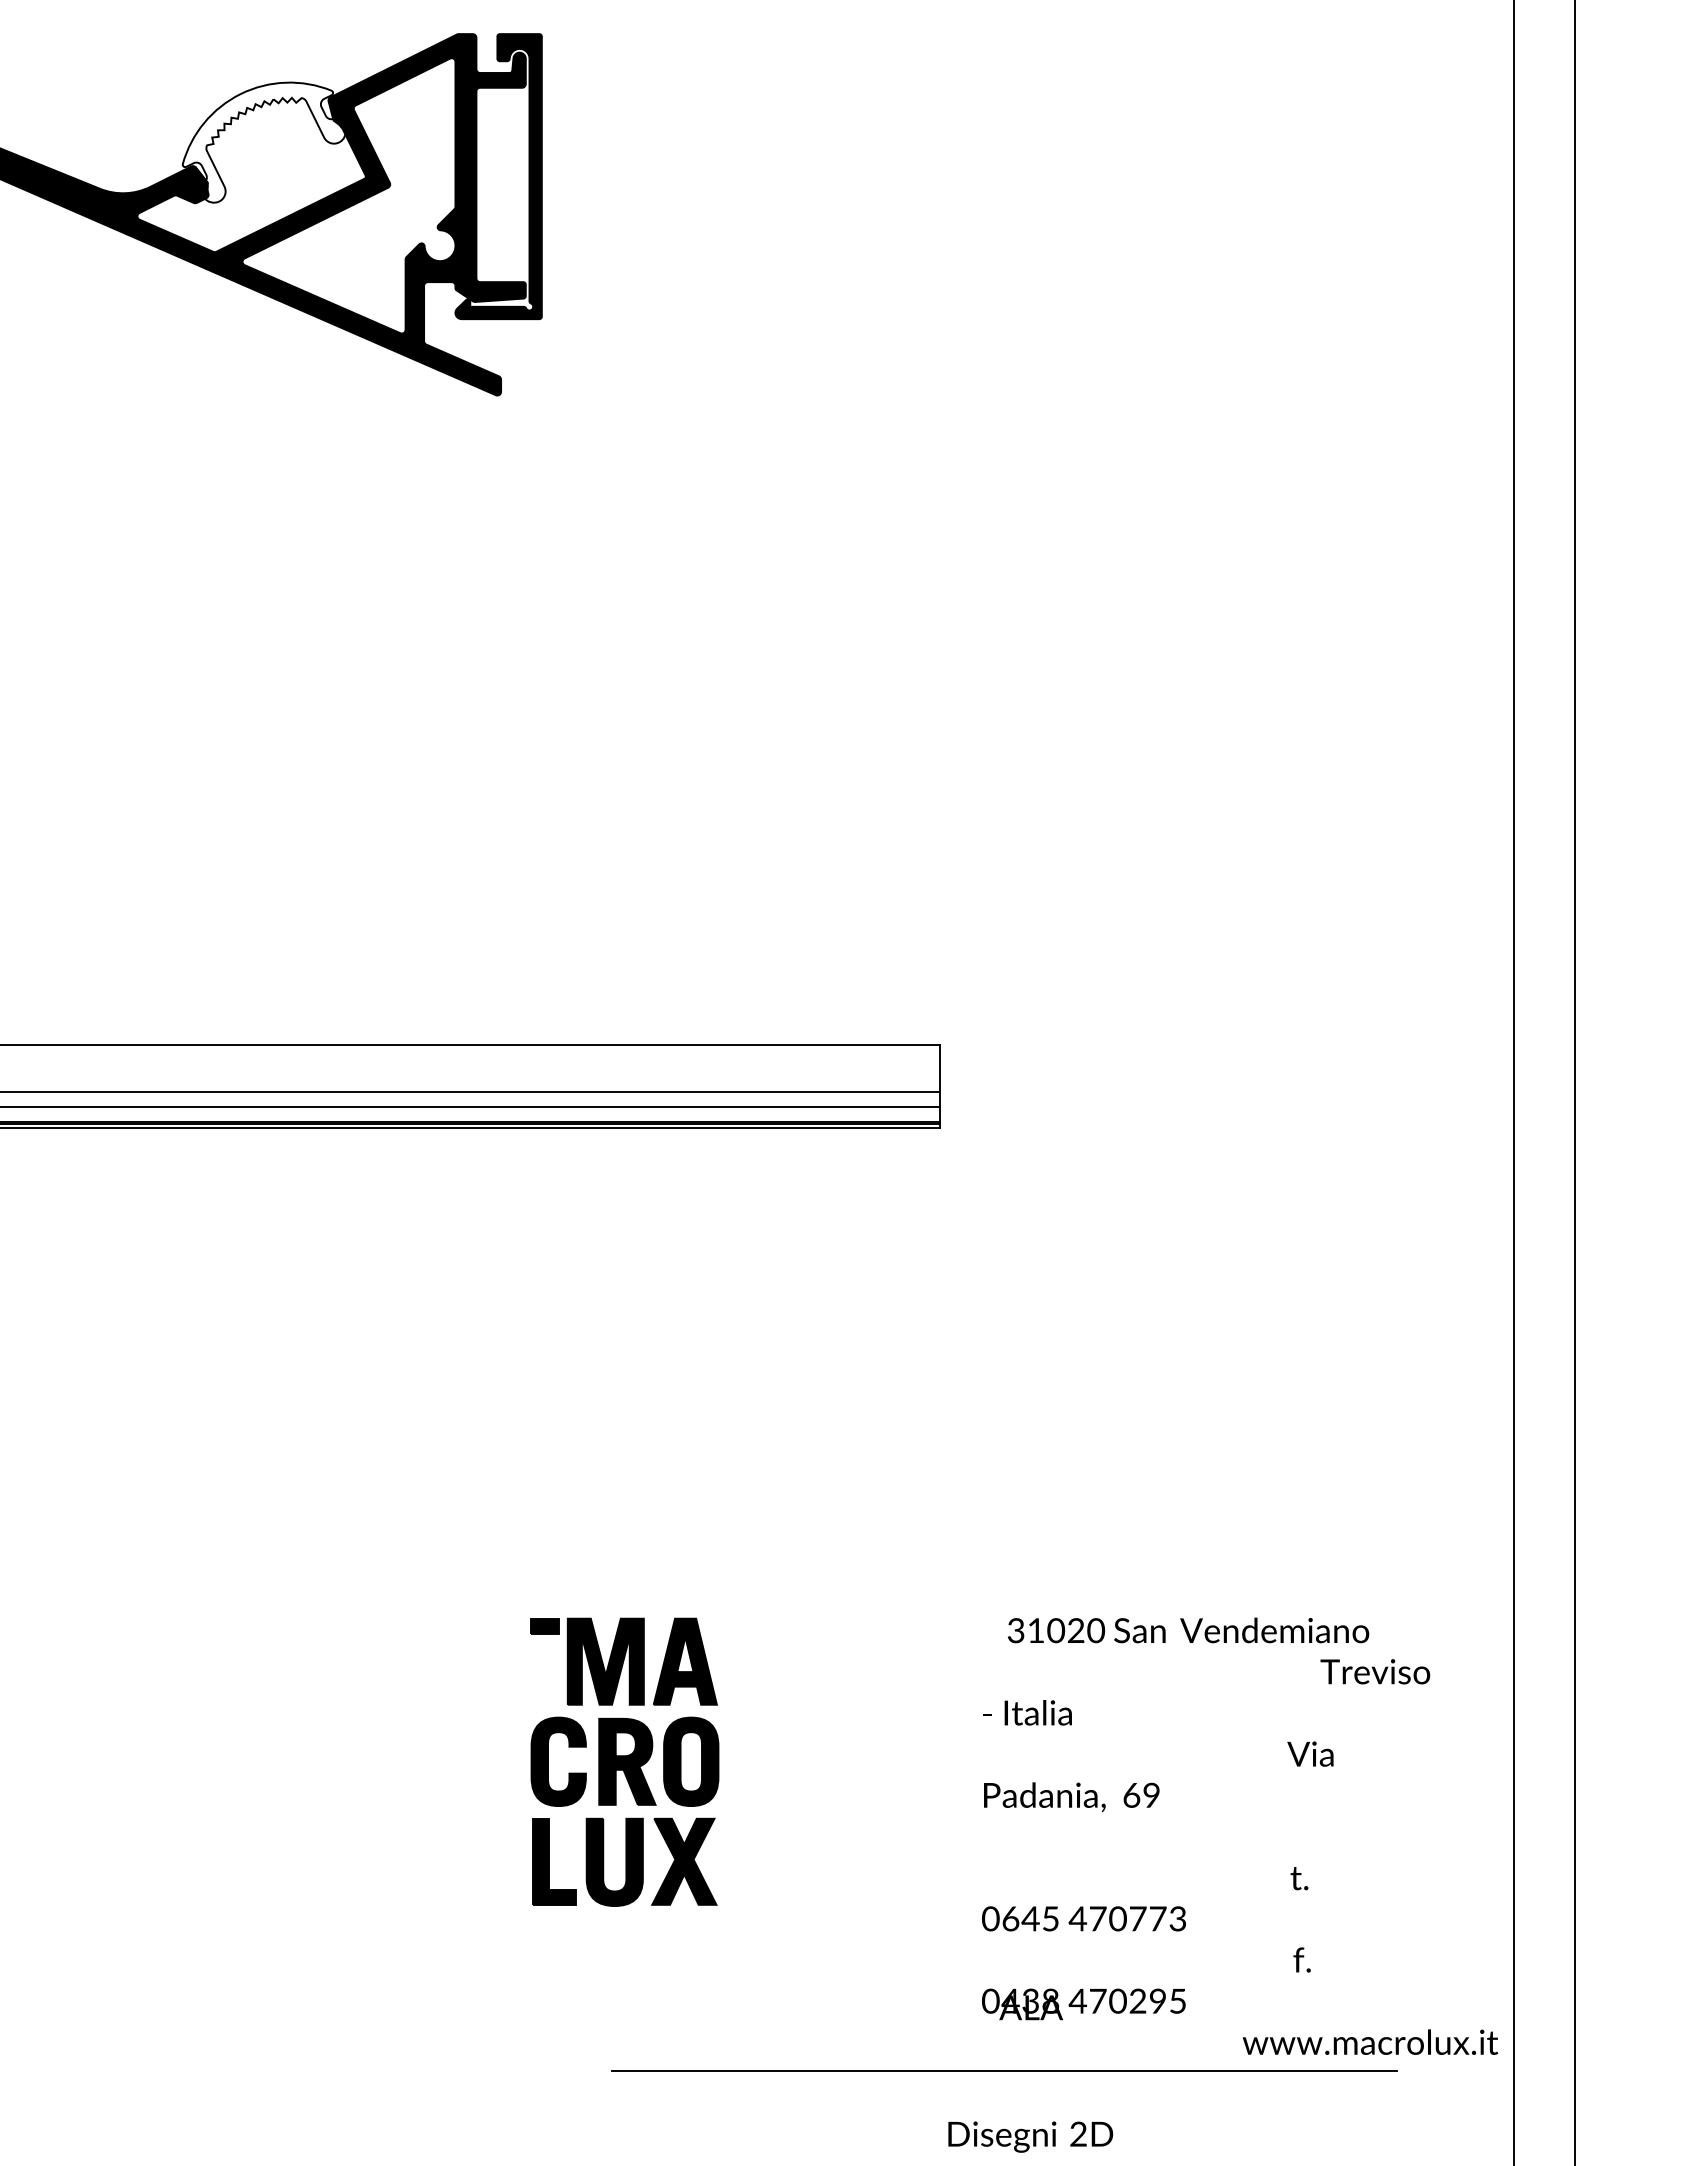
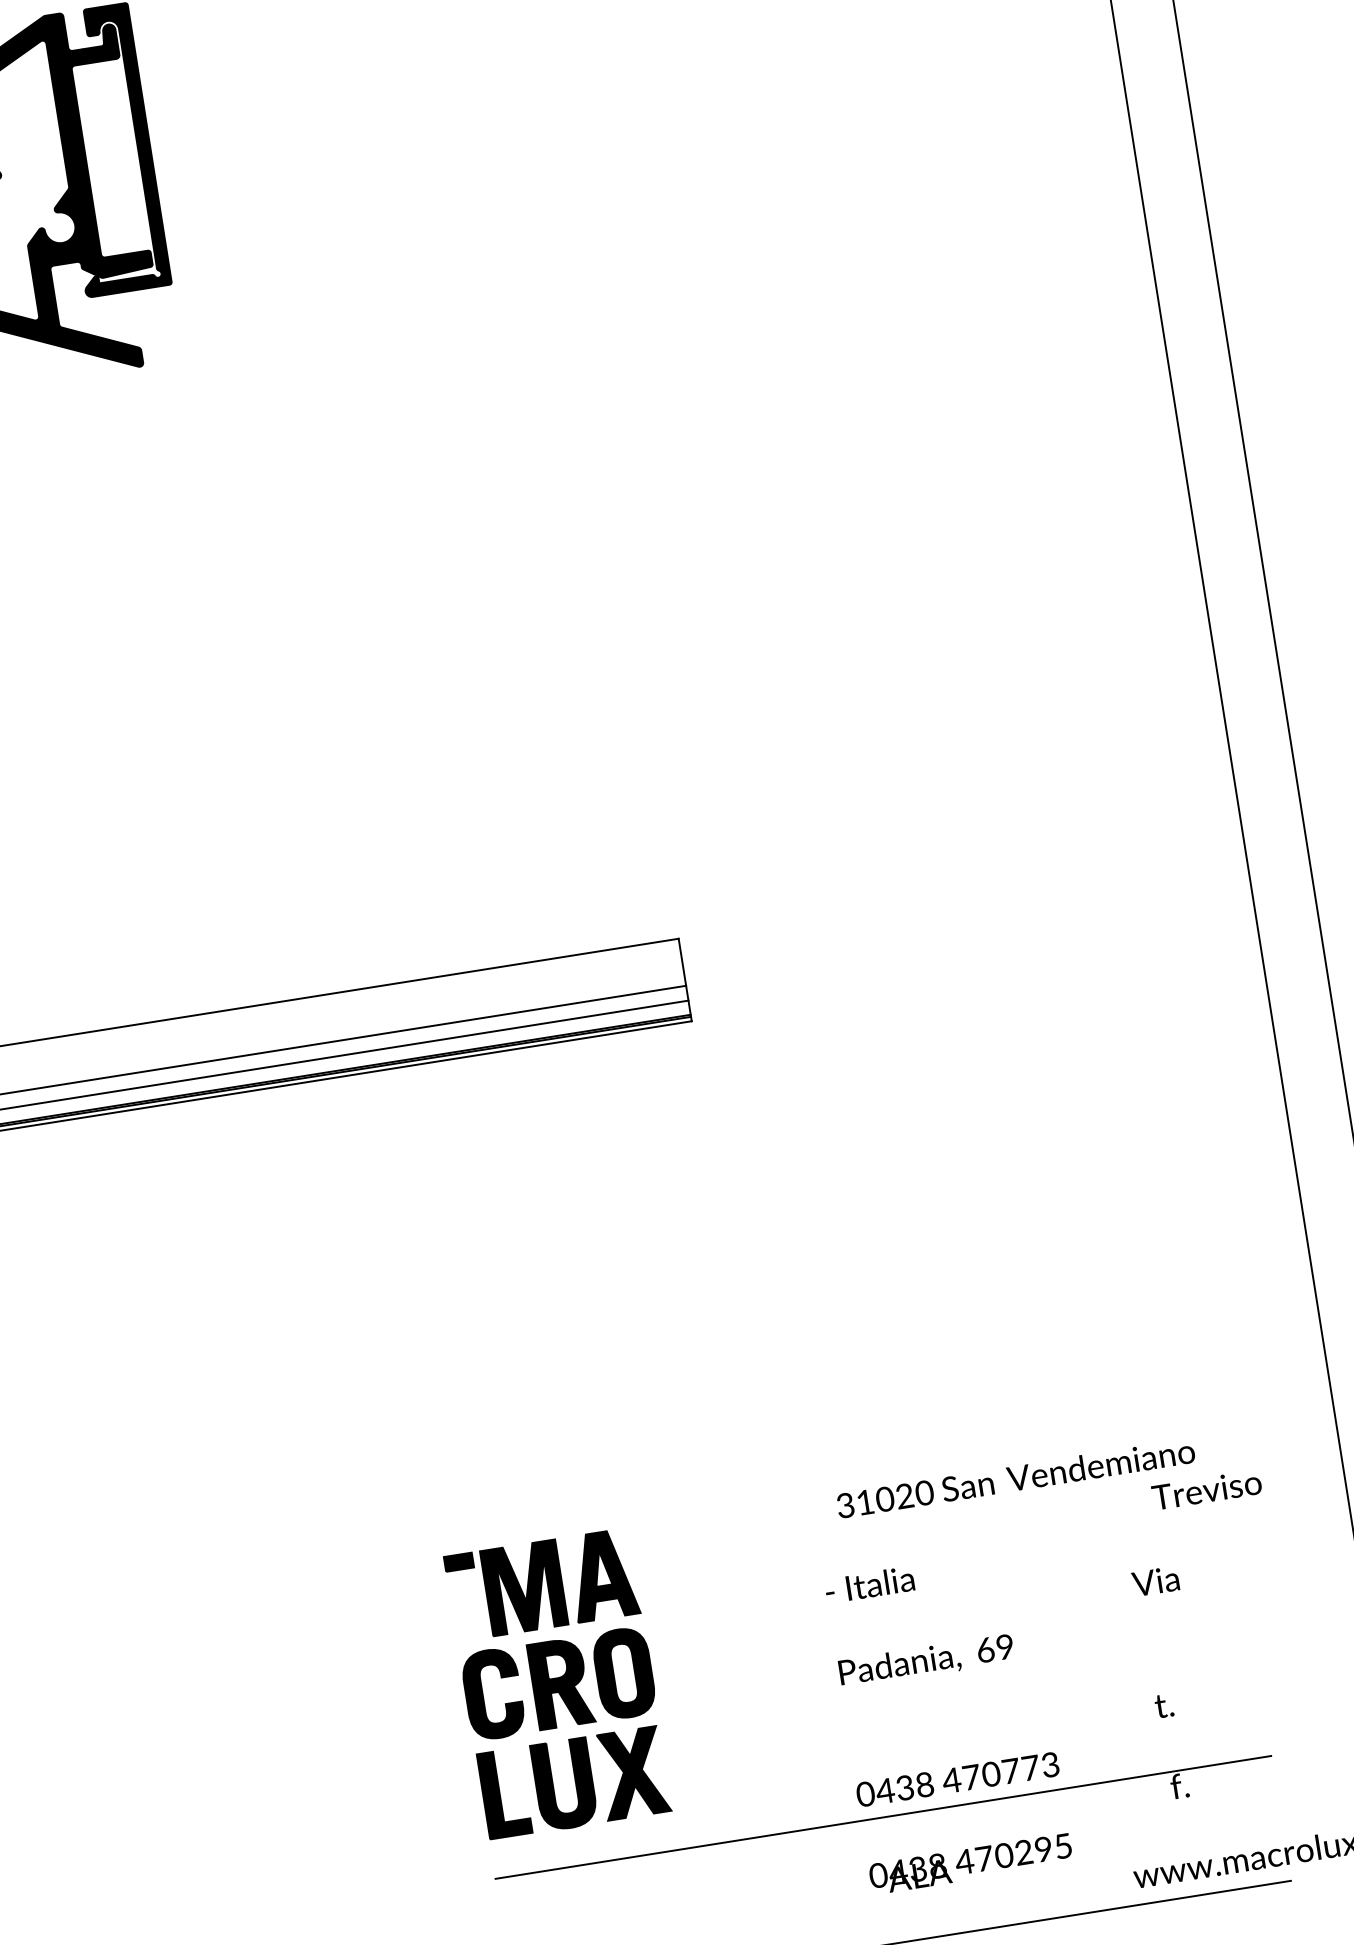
part: (624, 1761) -> (558, 1683), moved
text: (1030, 1918) -> (904, 1787), 0645 -> 0438
line: (1004, 1944) -> (883, 1817), added

